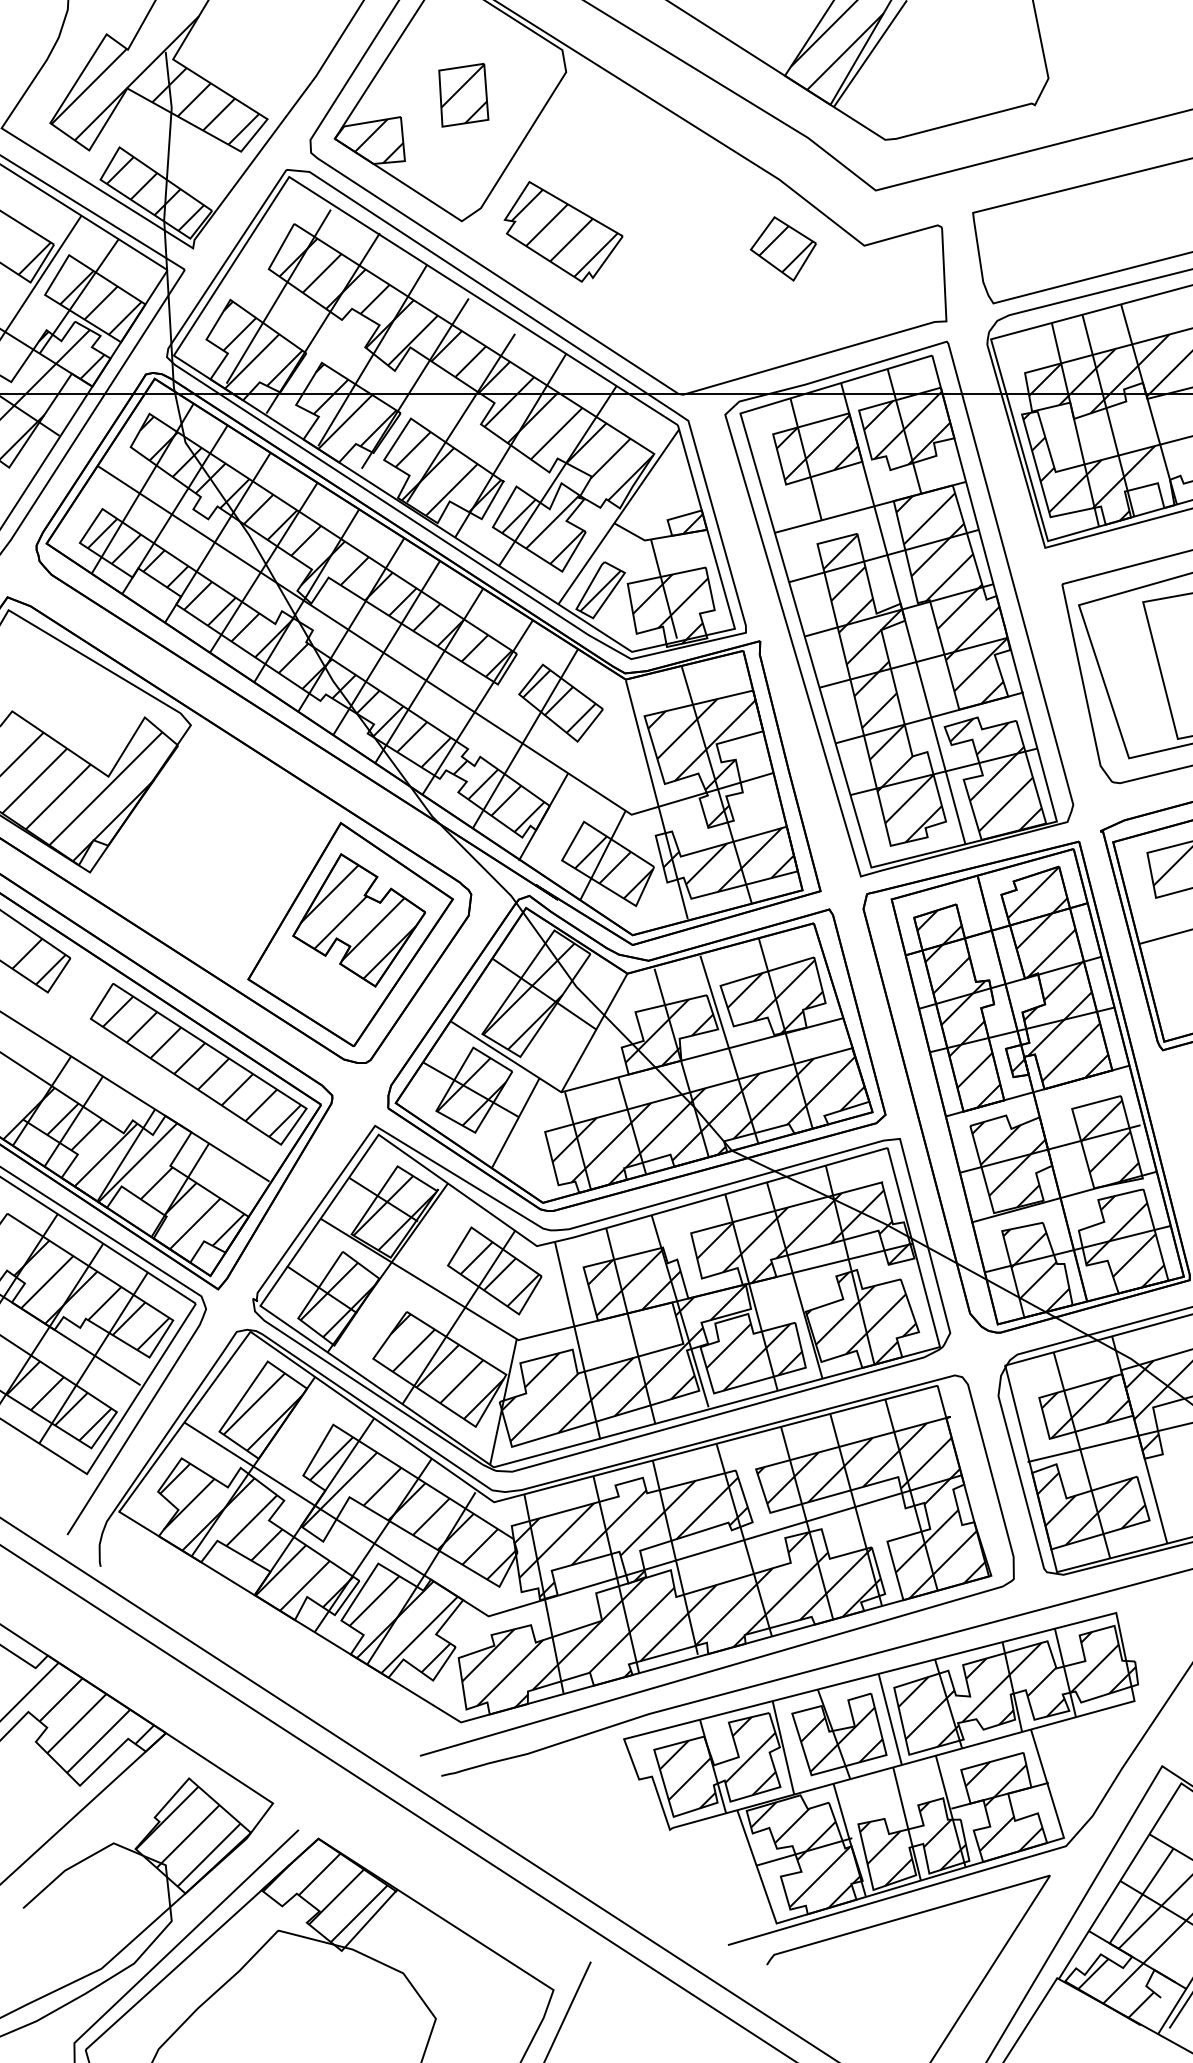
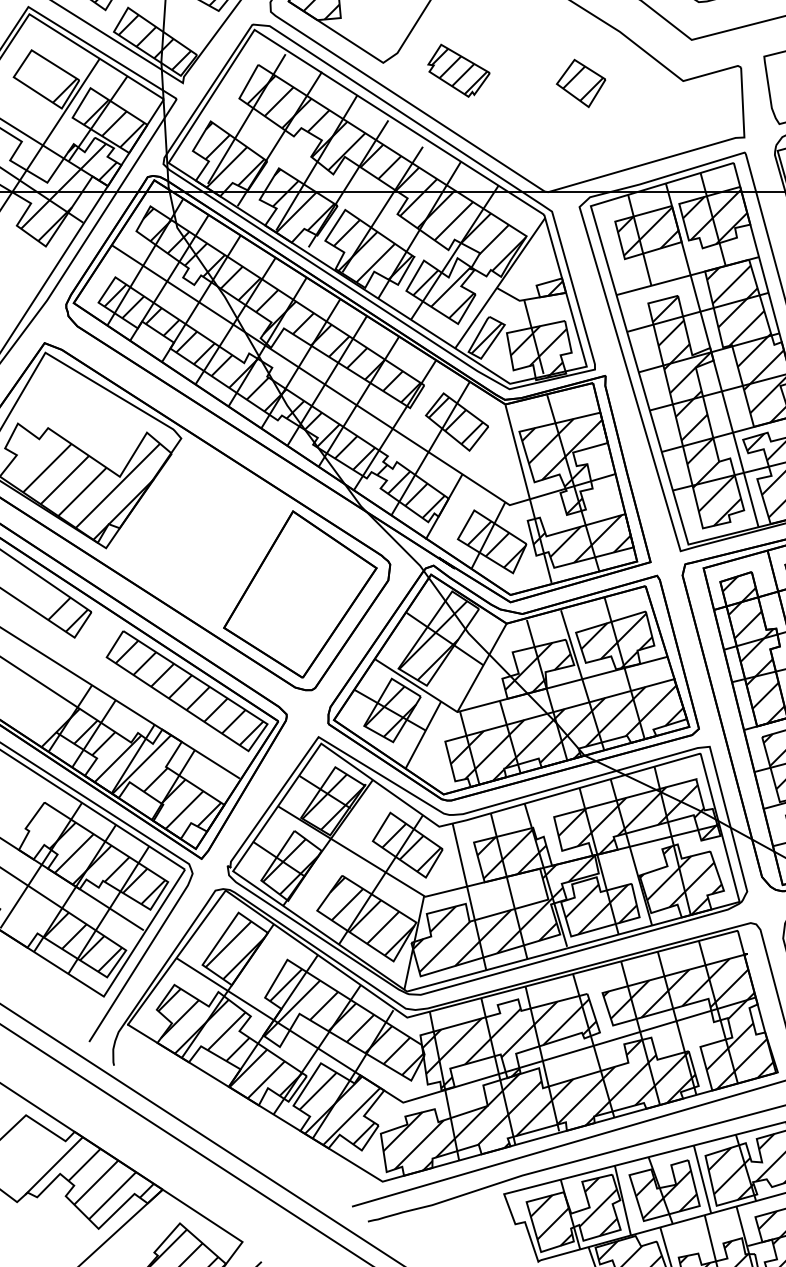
part: (563, 231) -> (459, 70), size x0.7
part: (782, 248) -> (580, 83), moved
part: (358, 920) -> (306, 584), removed

